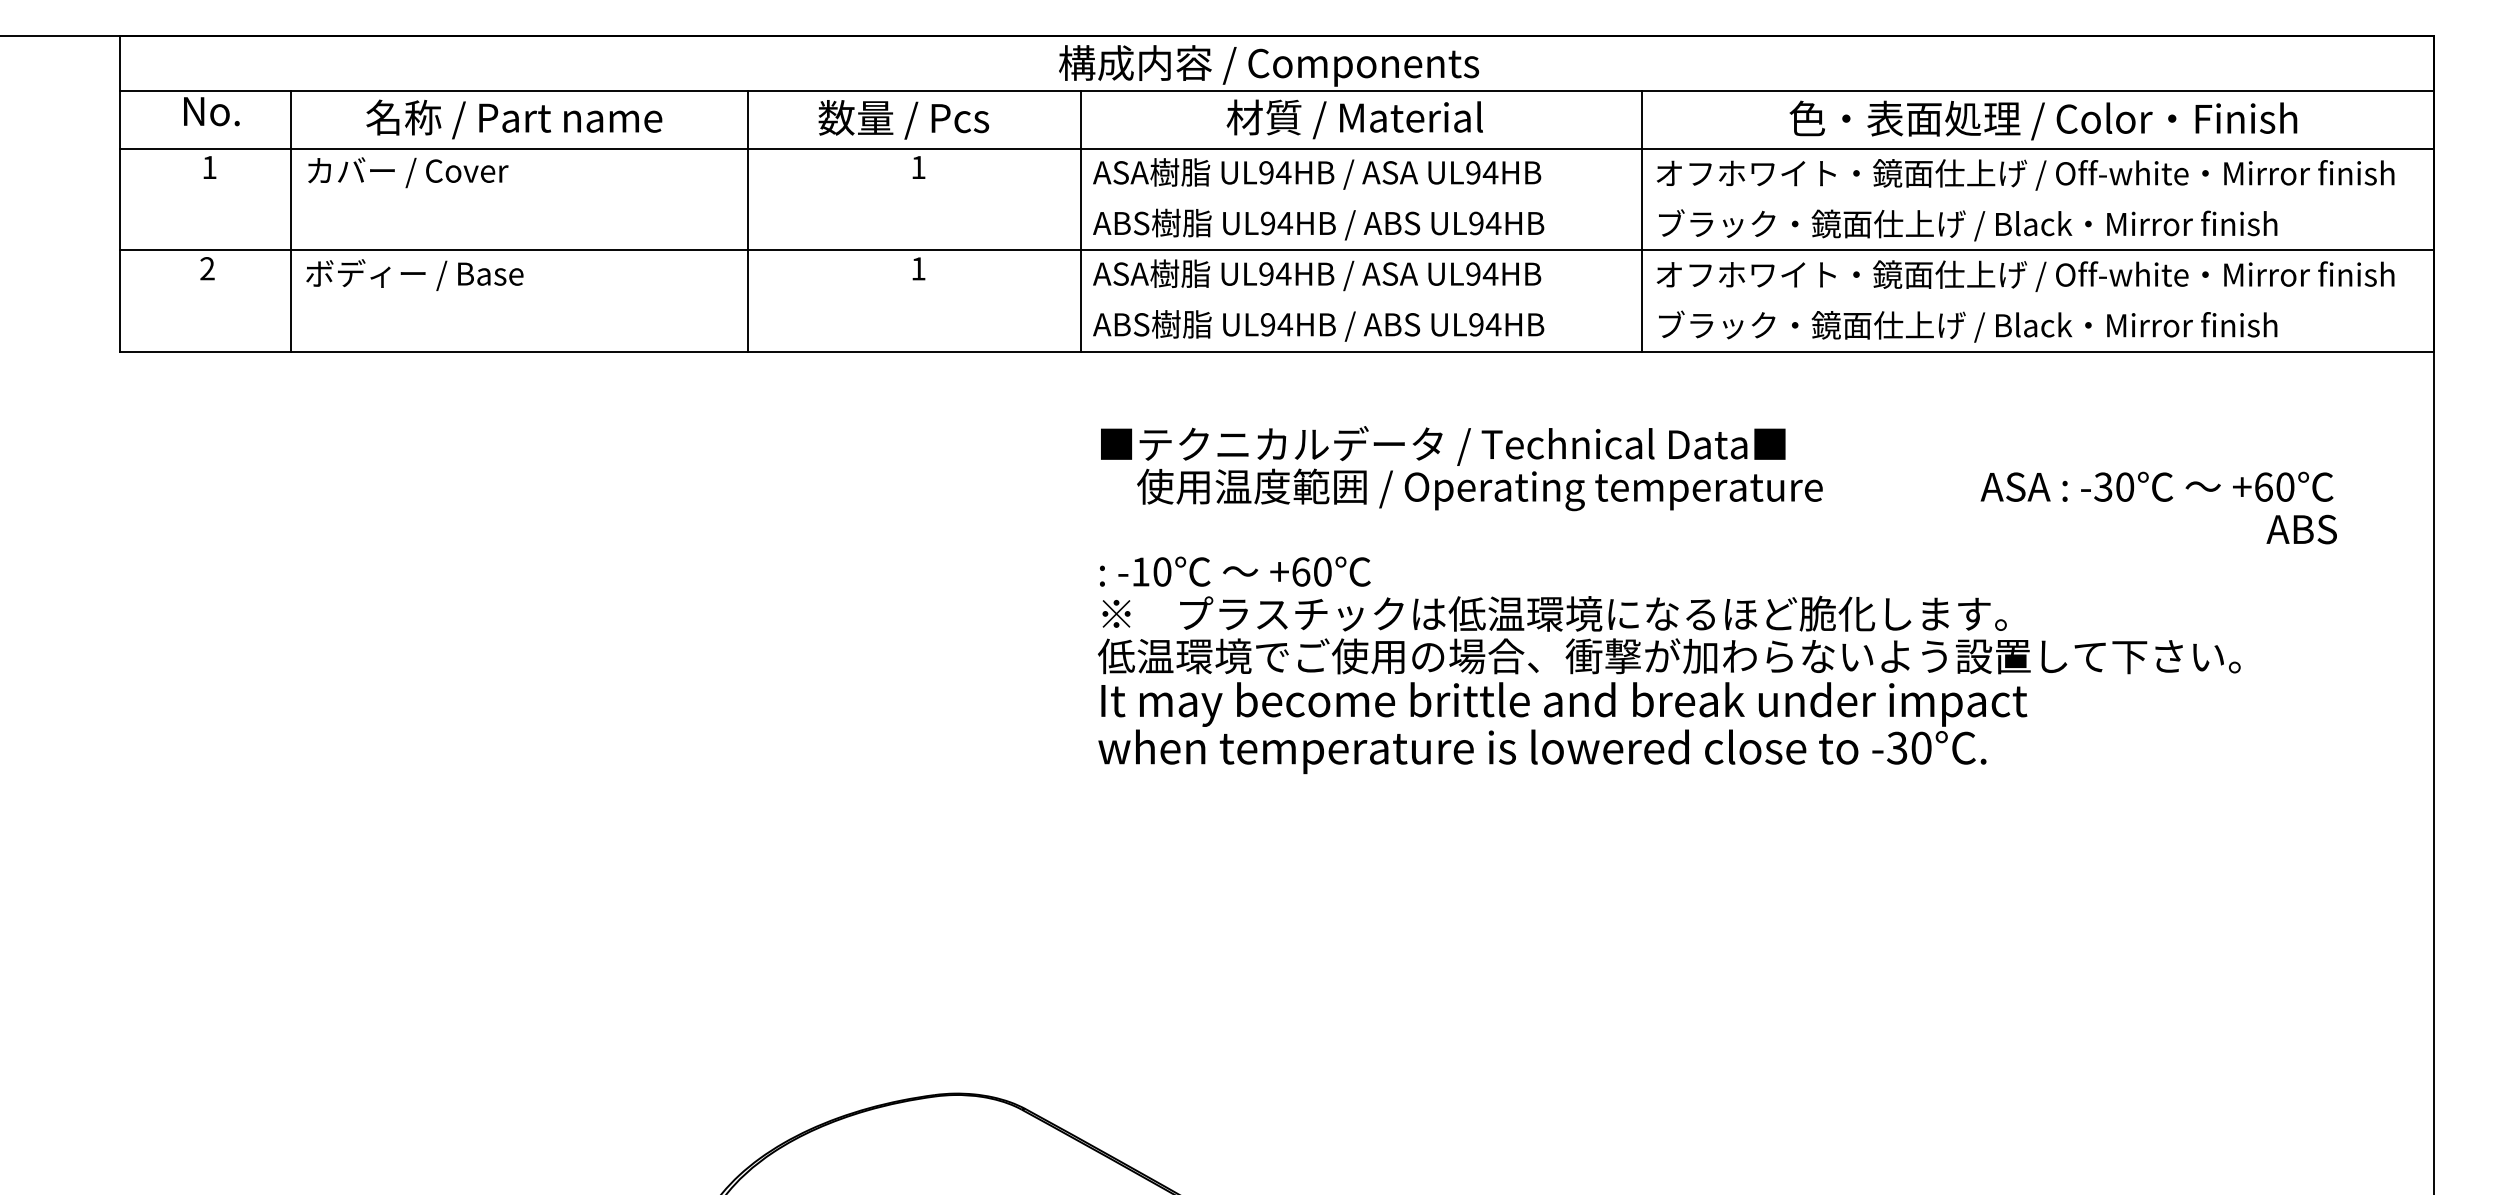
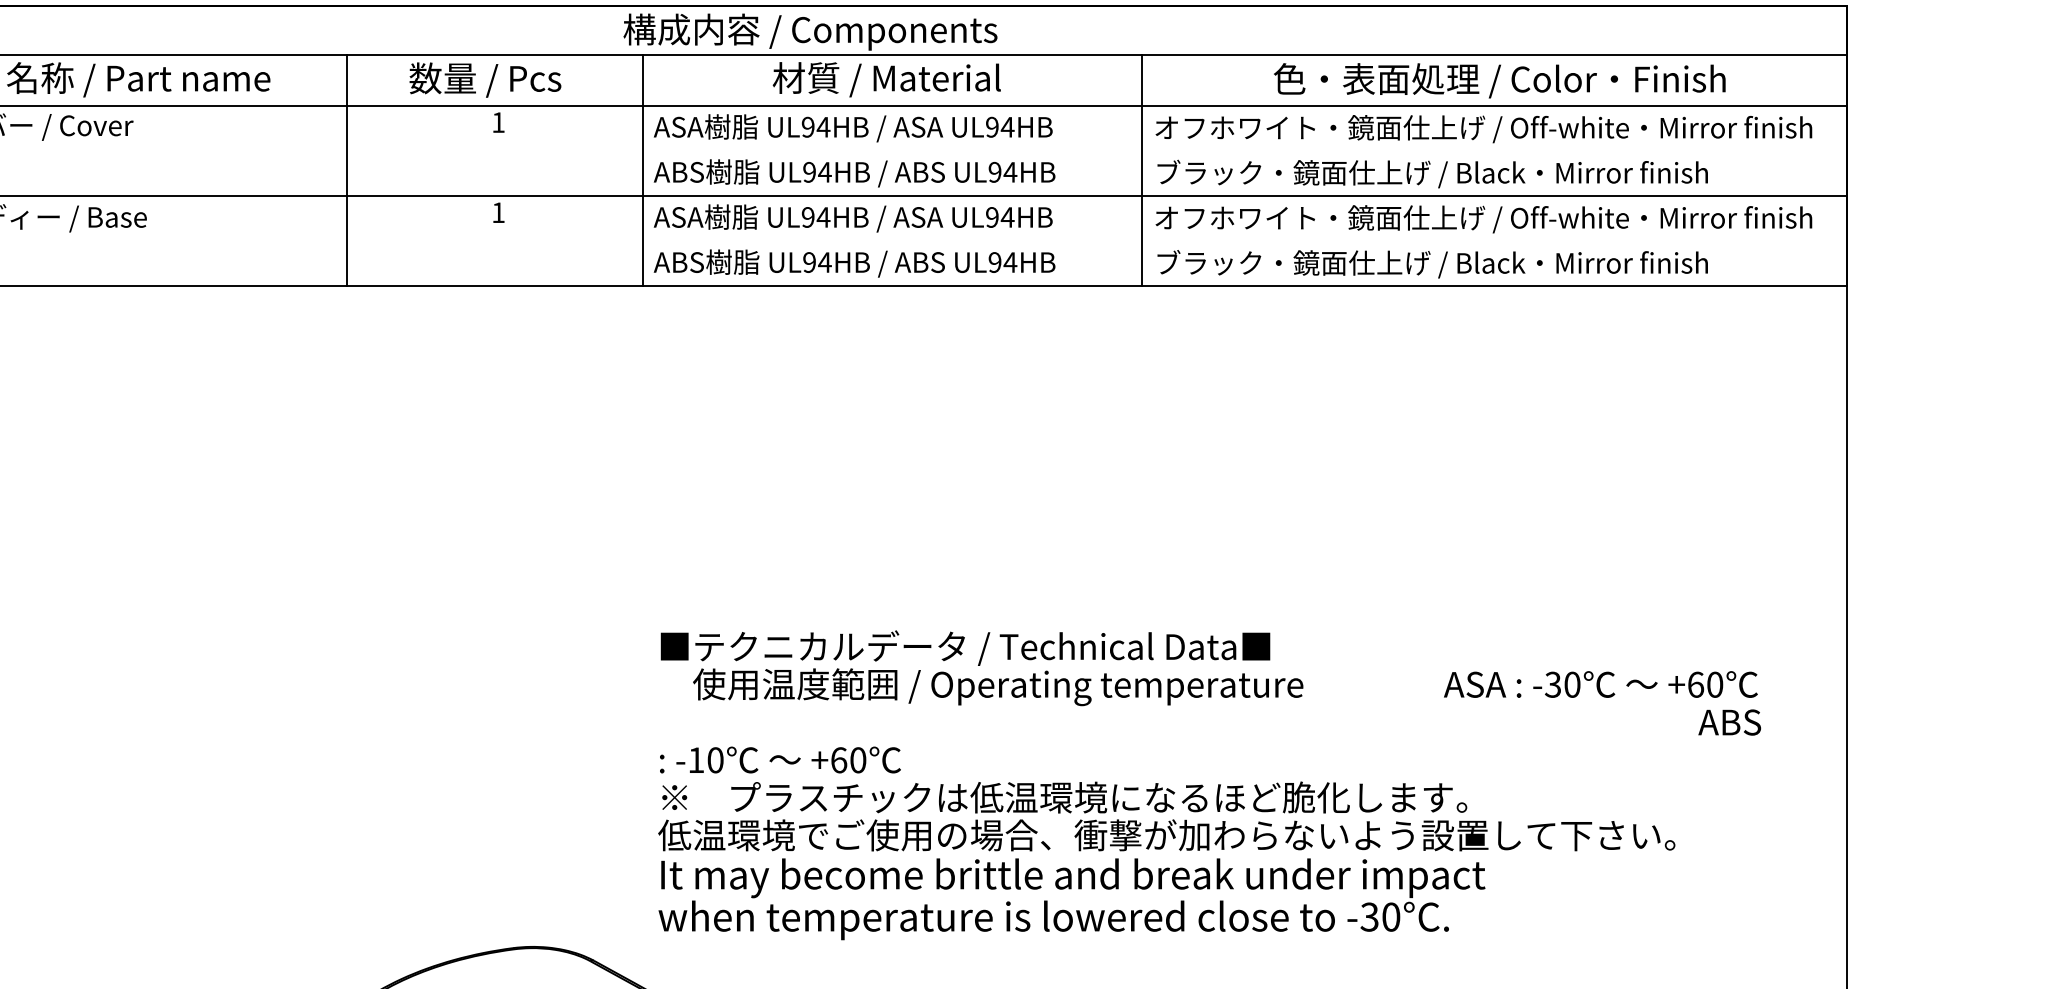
text: (1717, 600) -> (1209, 785), moved

